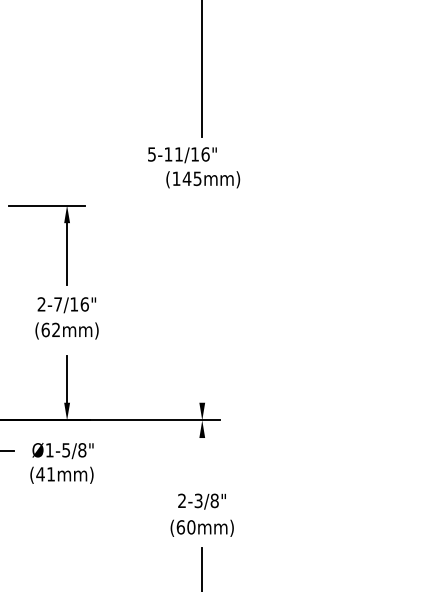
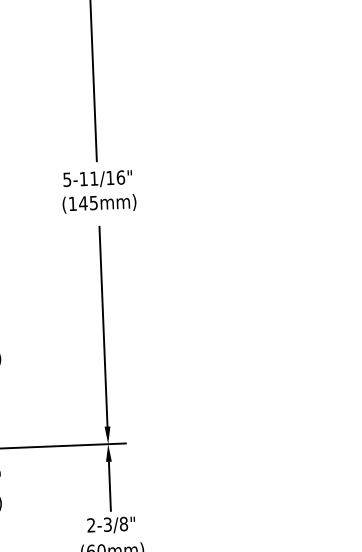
text: (182, 155) -> (97, 179), moved
line: (202, 302) -> (103, 326), added
line: (202, 462) -> (110, 486), added

